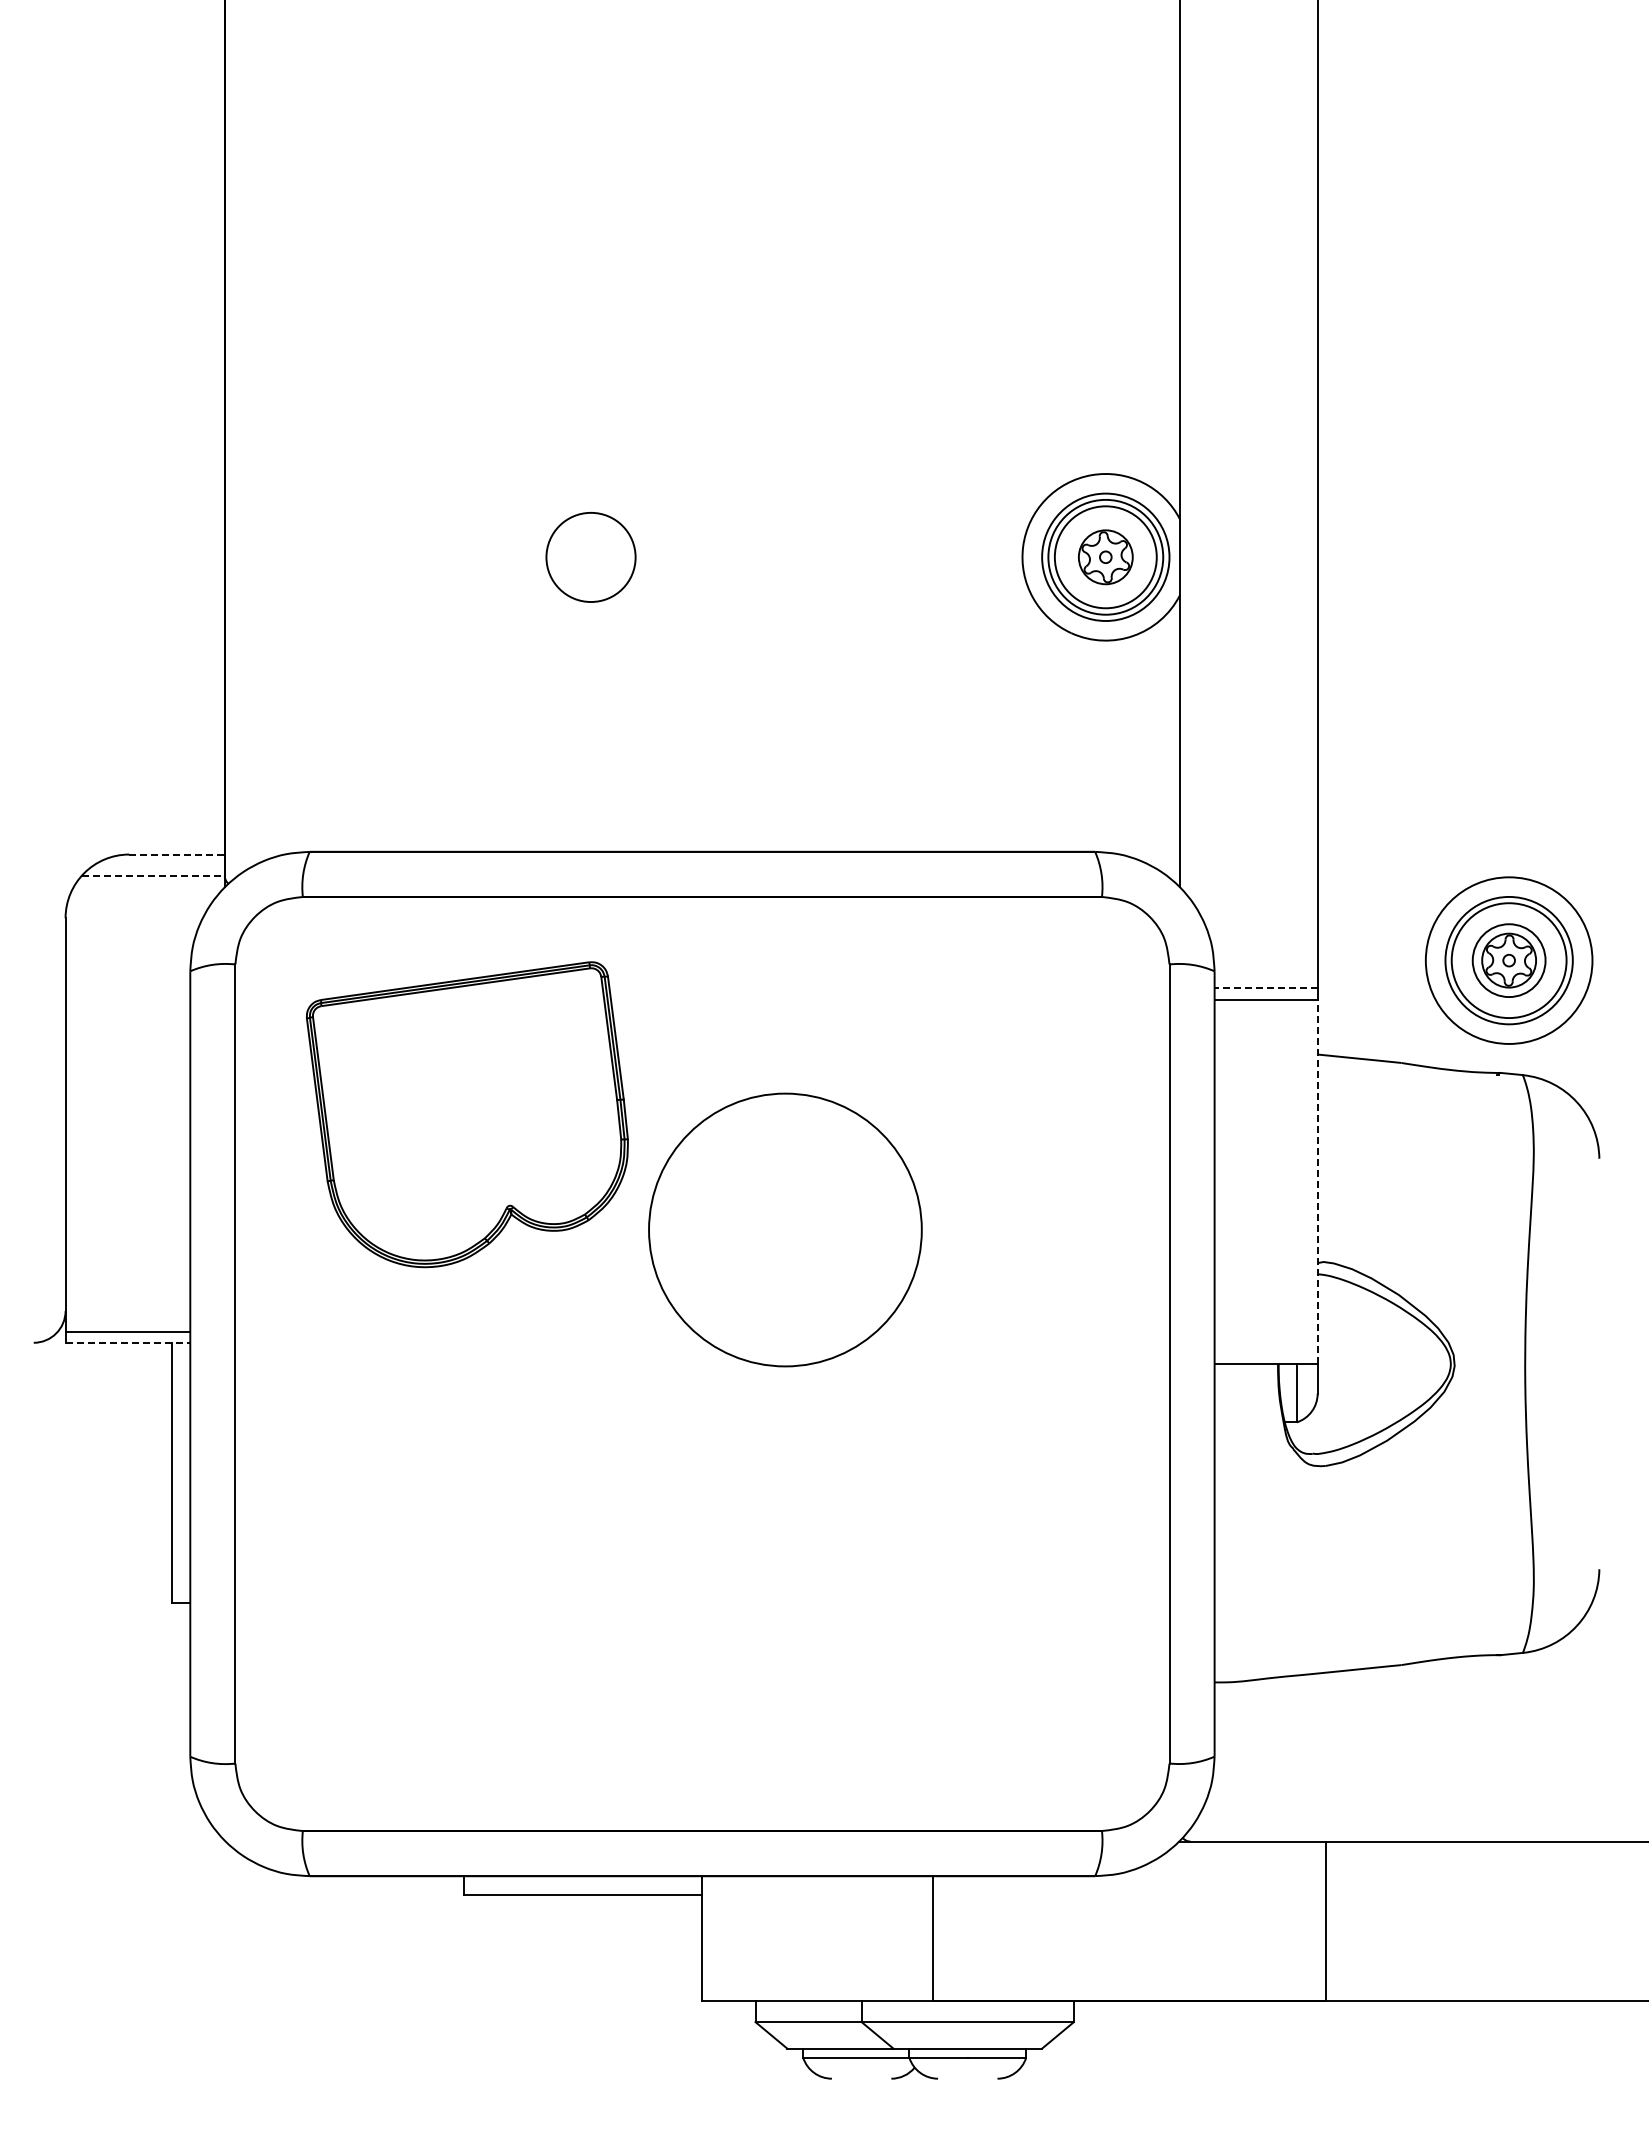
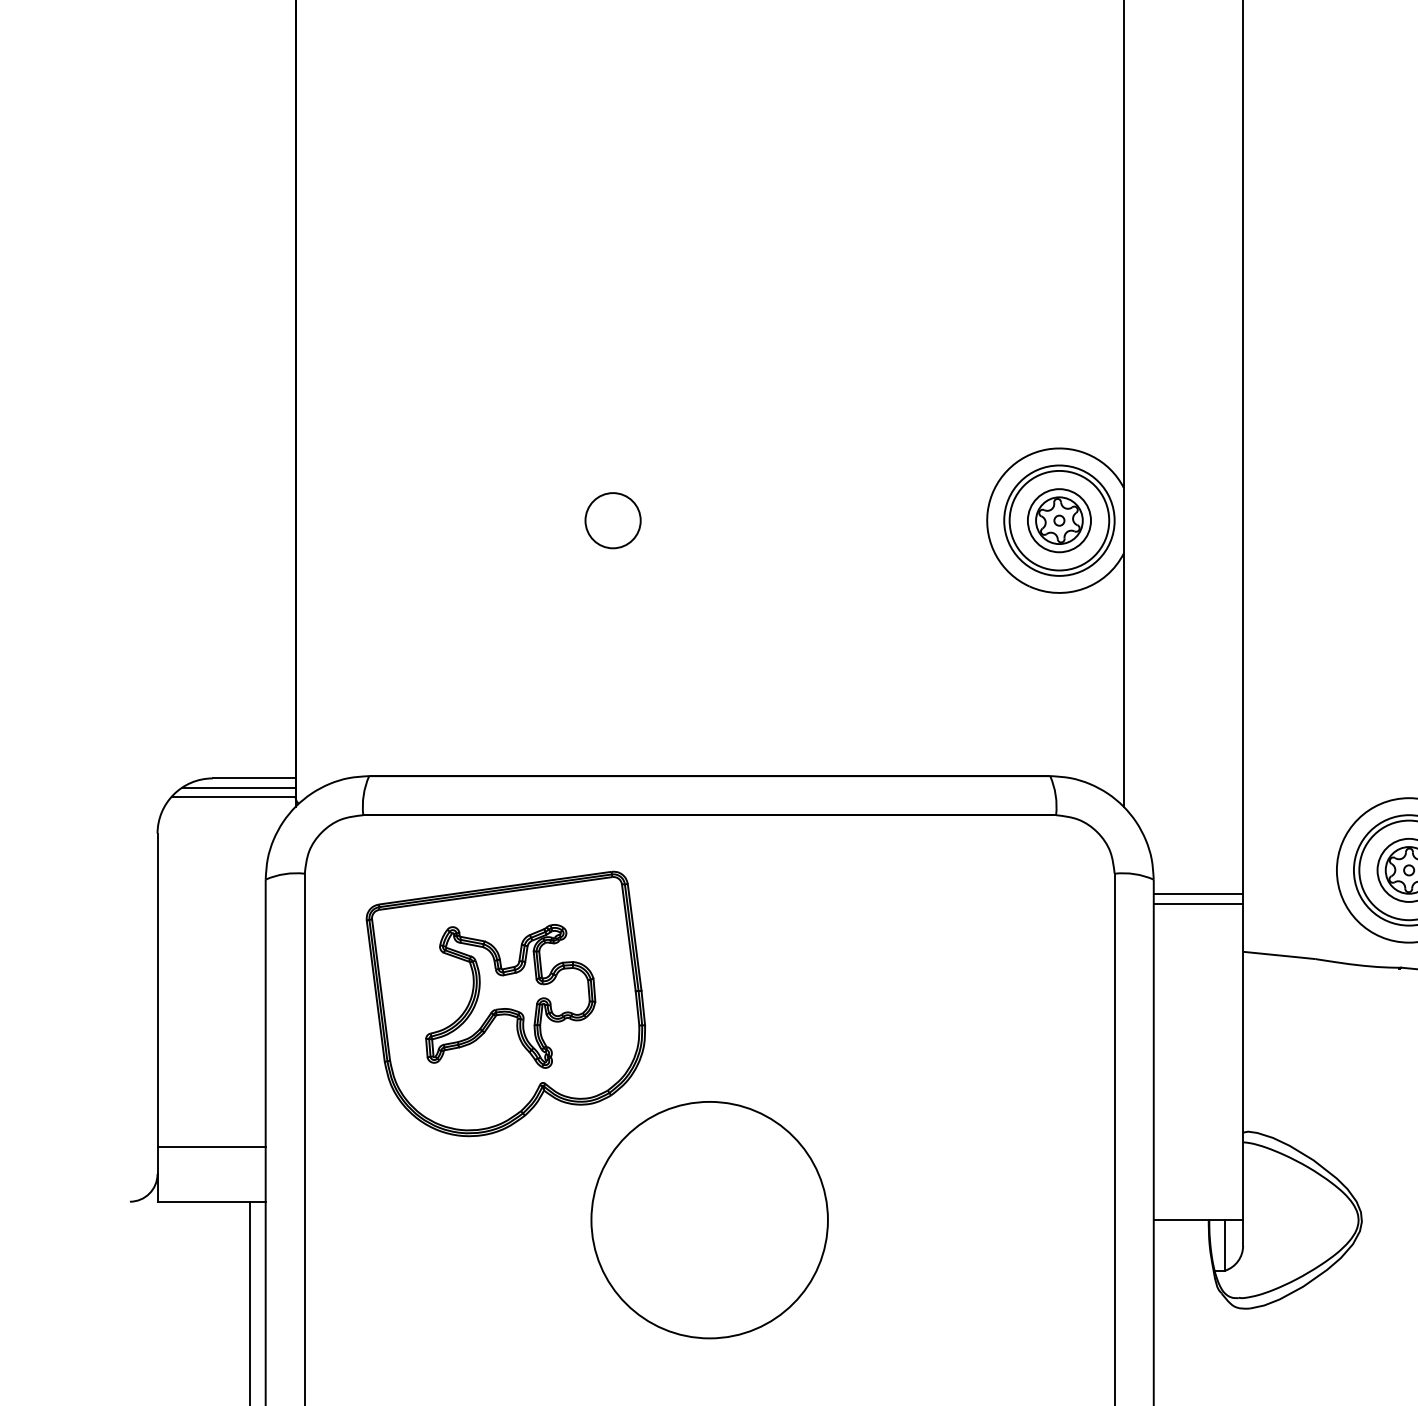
circle: (590, 556) -> (612, 520), size x0.71
circle: (1105, 556) -> (1059, 520), size x0.71
line: (177, 854) -> (254, 778), dashed -> solid
line: (159, 865) -> (238, 787), added
line: (153, 875) -> (233, 796), dashed -> solid
line: (1266, 987) -> (1198, 893), dashed -> solid
part: (472, 1105) -> (510, 995), added
line: (1318, 1181) -> (1243, 1061), dashed -> solid
circle: (785, 1229) -> (709, 1219), moved
line: (127, 1332) -> (211, 1146), moved
line: (128, 1342) -> (212, 1201), dashed -> solid

